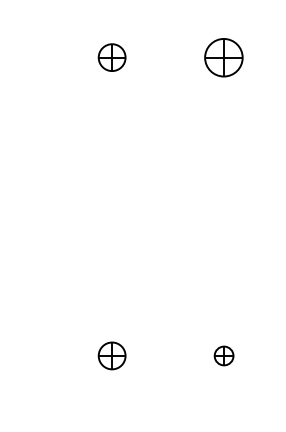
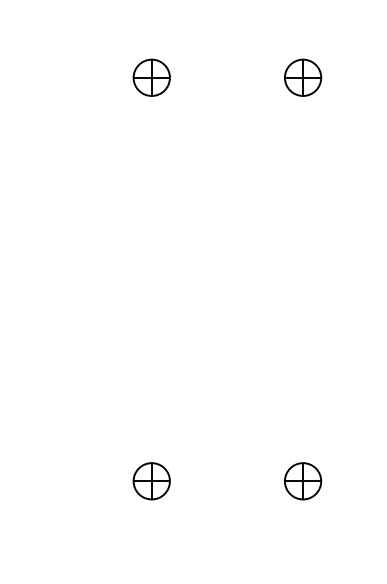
part: (224, 57) -> (303, 77), size x0.71
part: (224, 356) -> (303, 481), size x1.43

